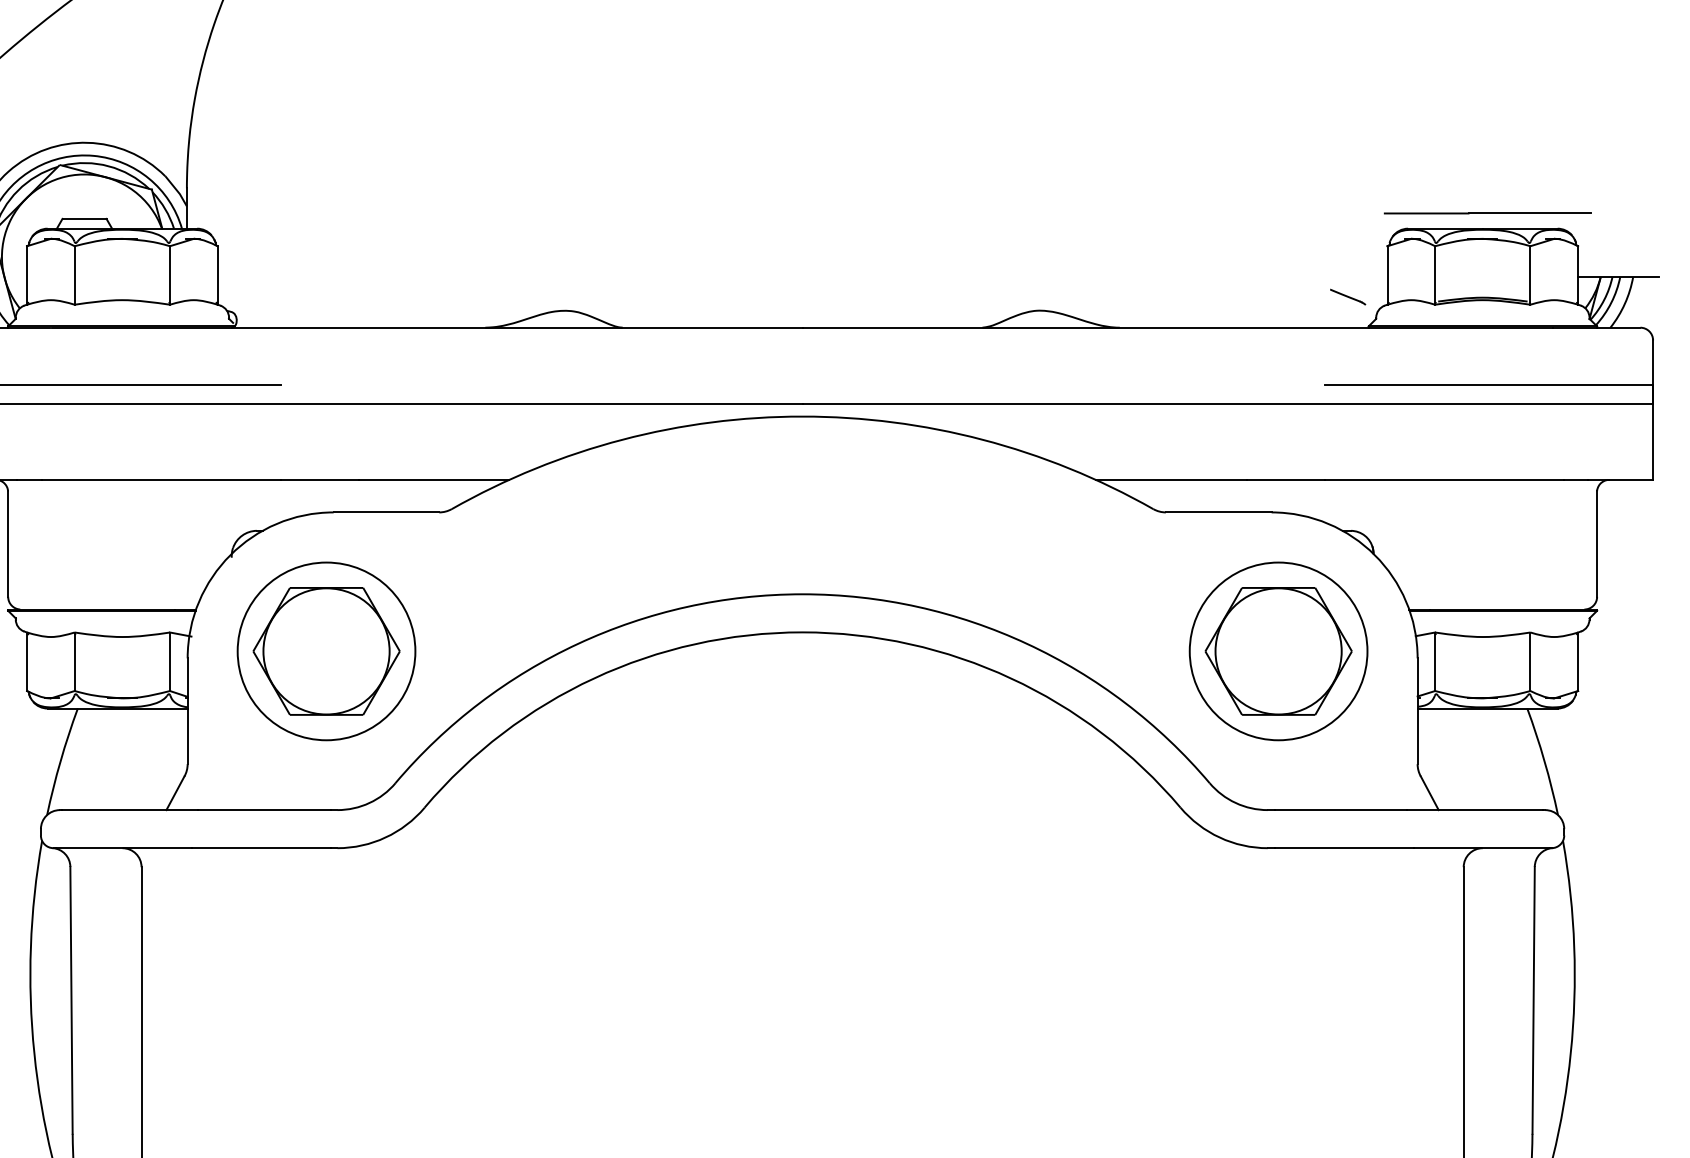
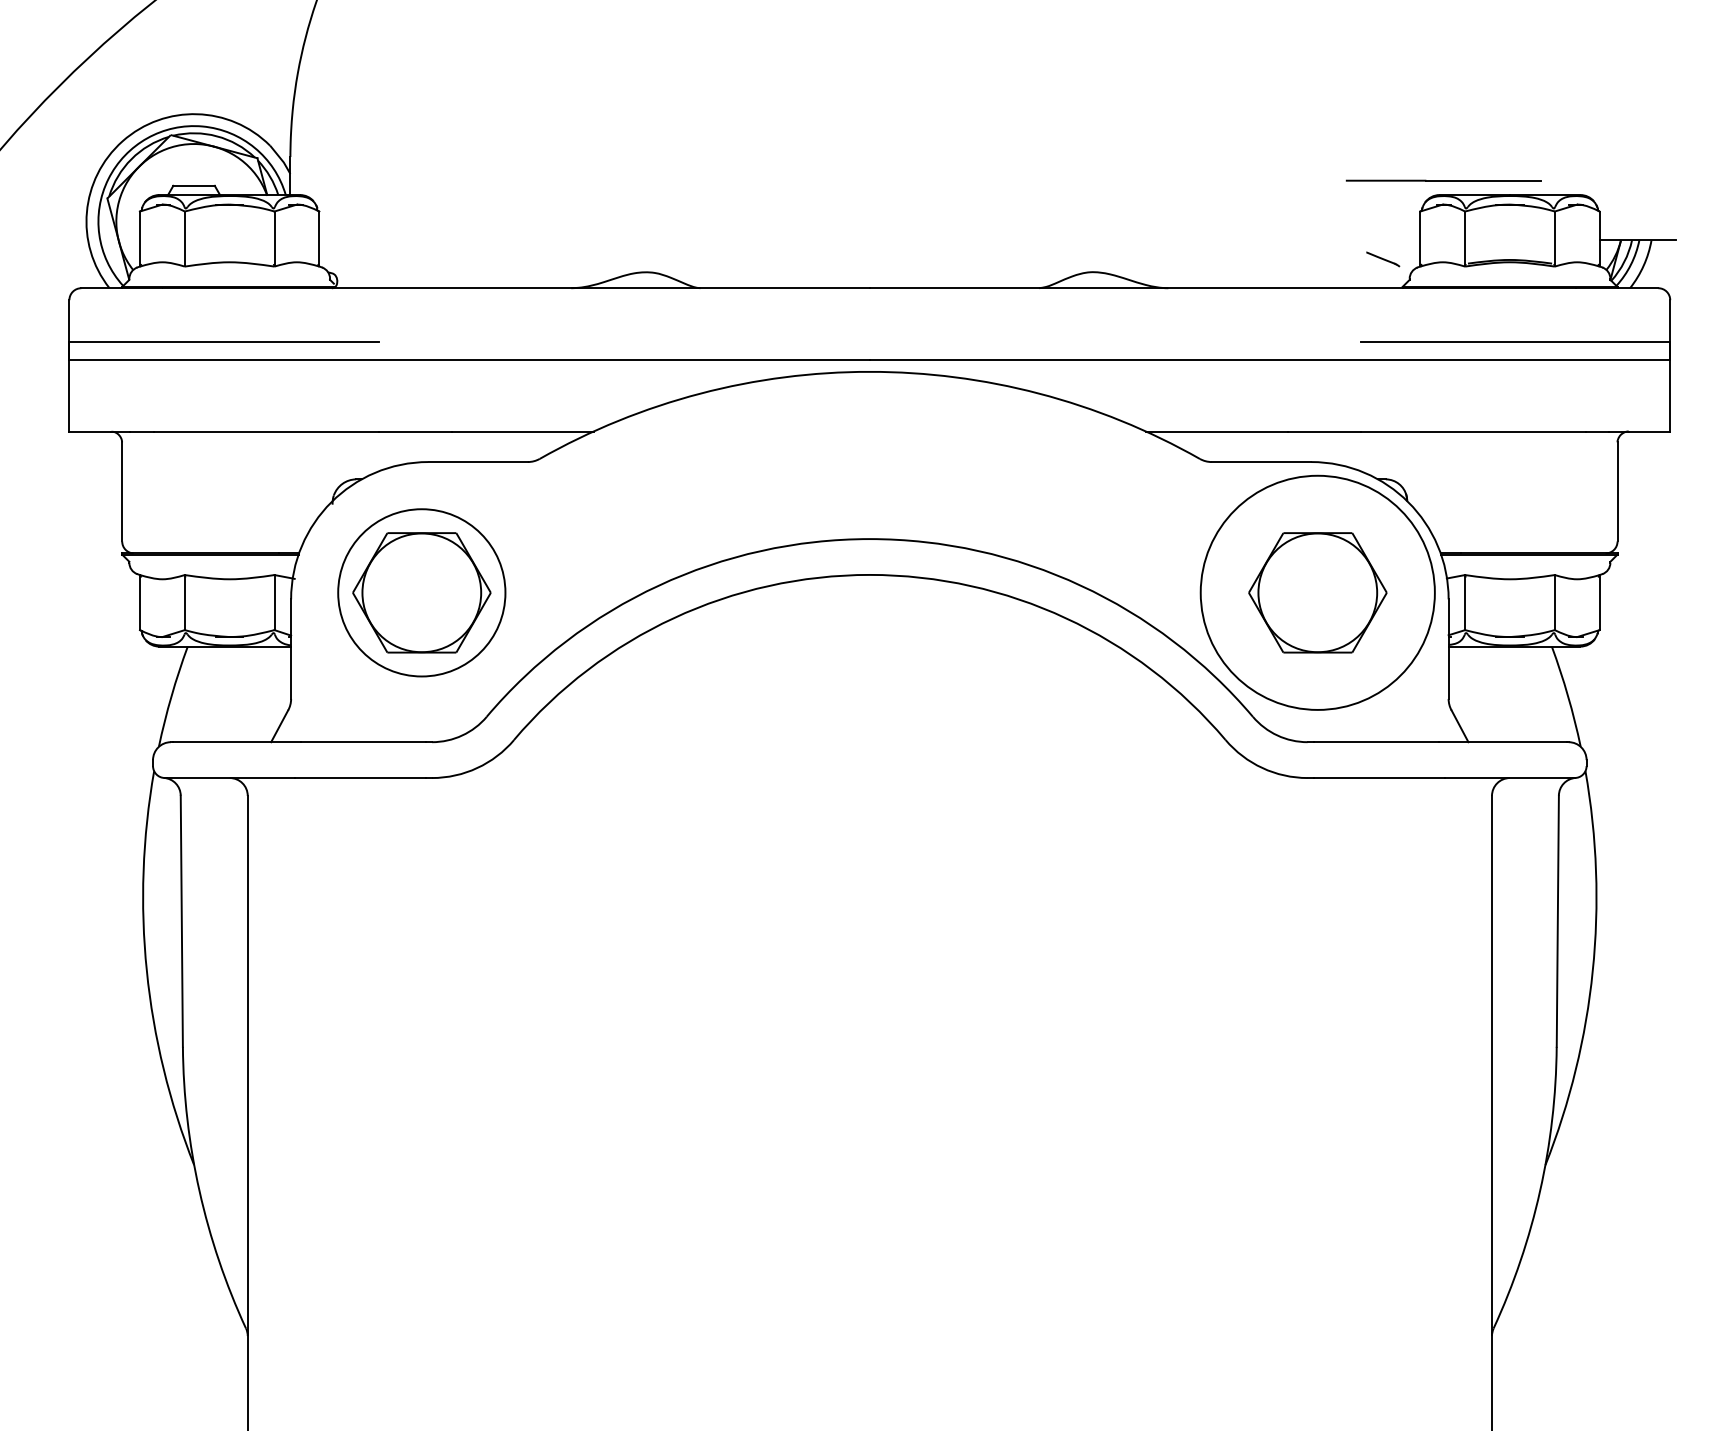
line: (1487, 213) -> (1443, 180), moved
circle: (1278, 651) -> (1317, 592), size x1.4

